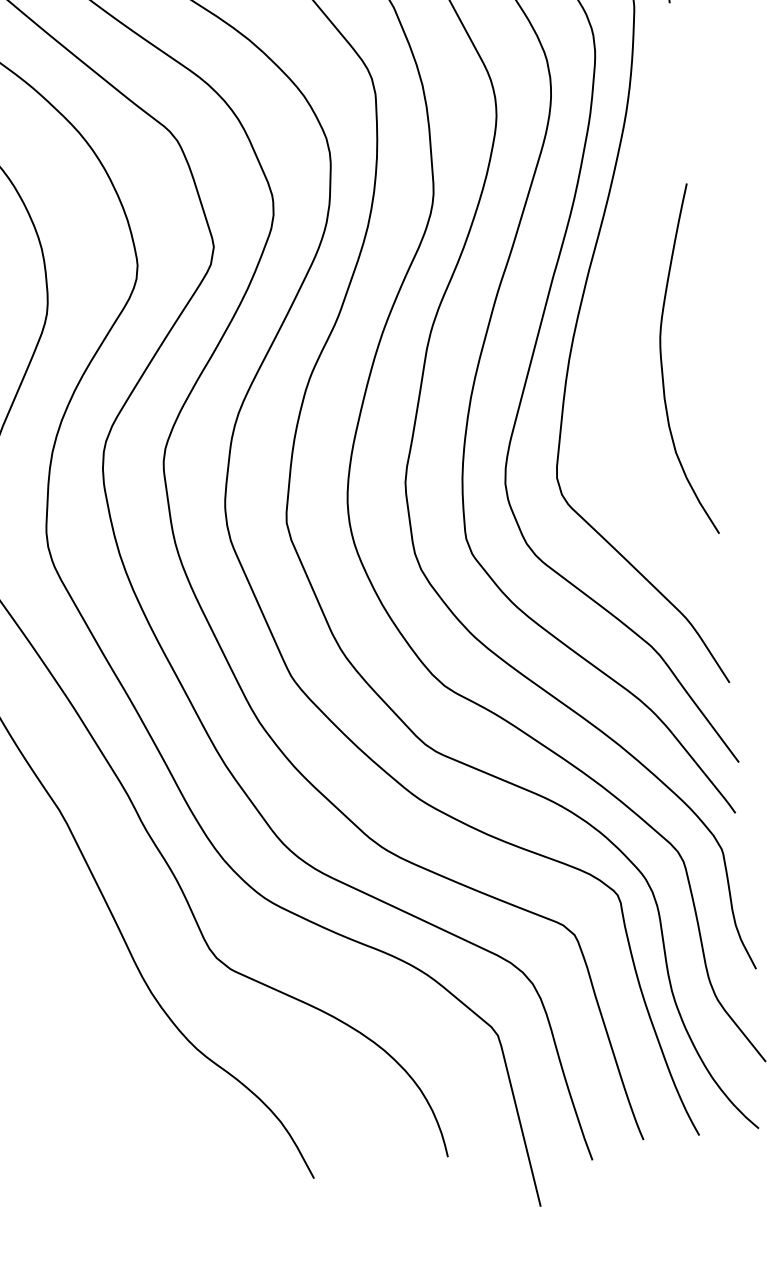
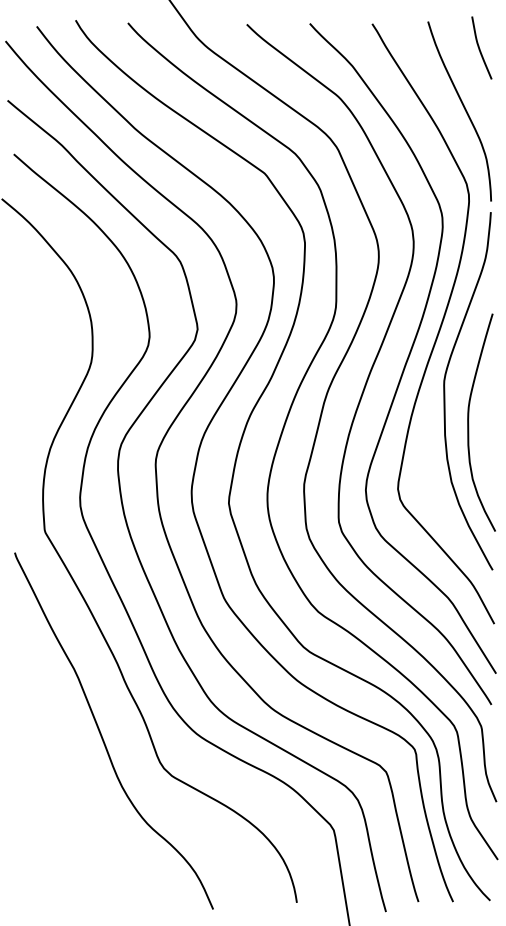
curve: (620, 314) -> (445, 391), added

